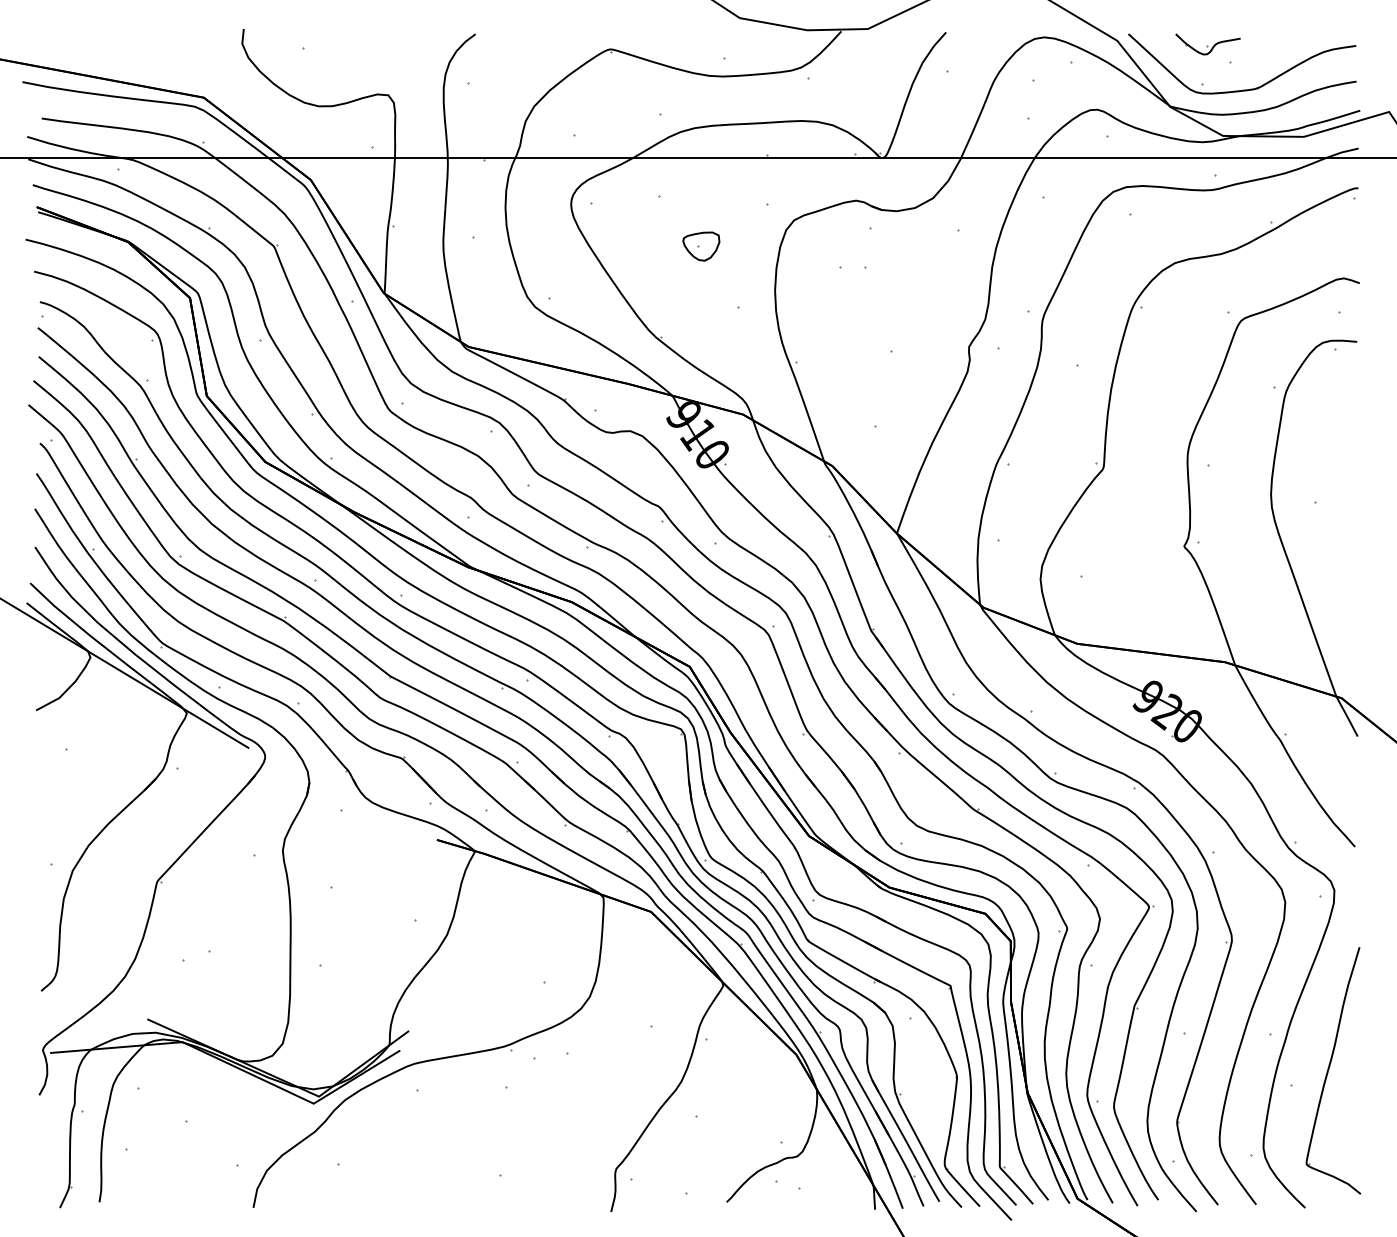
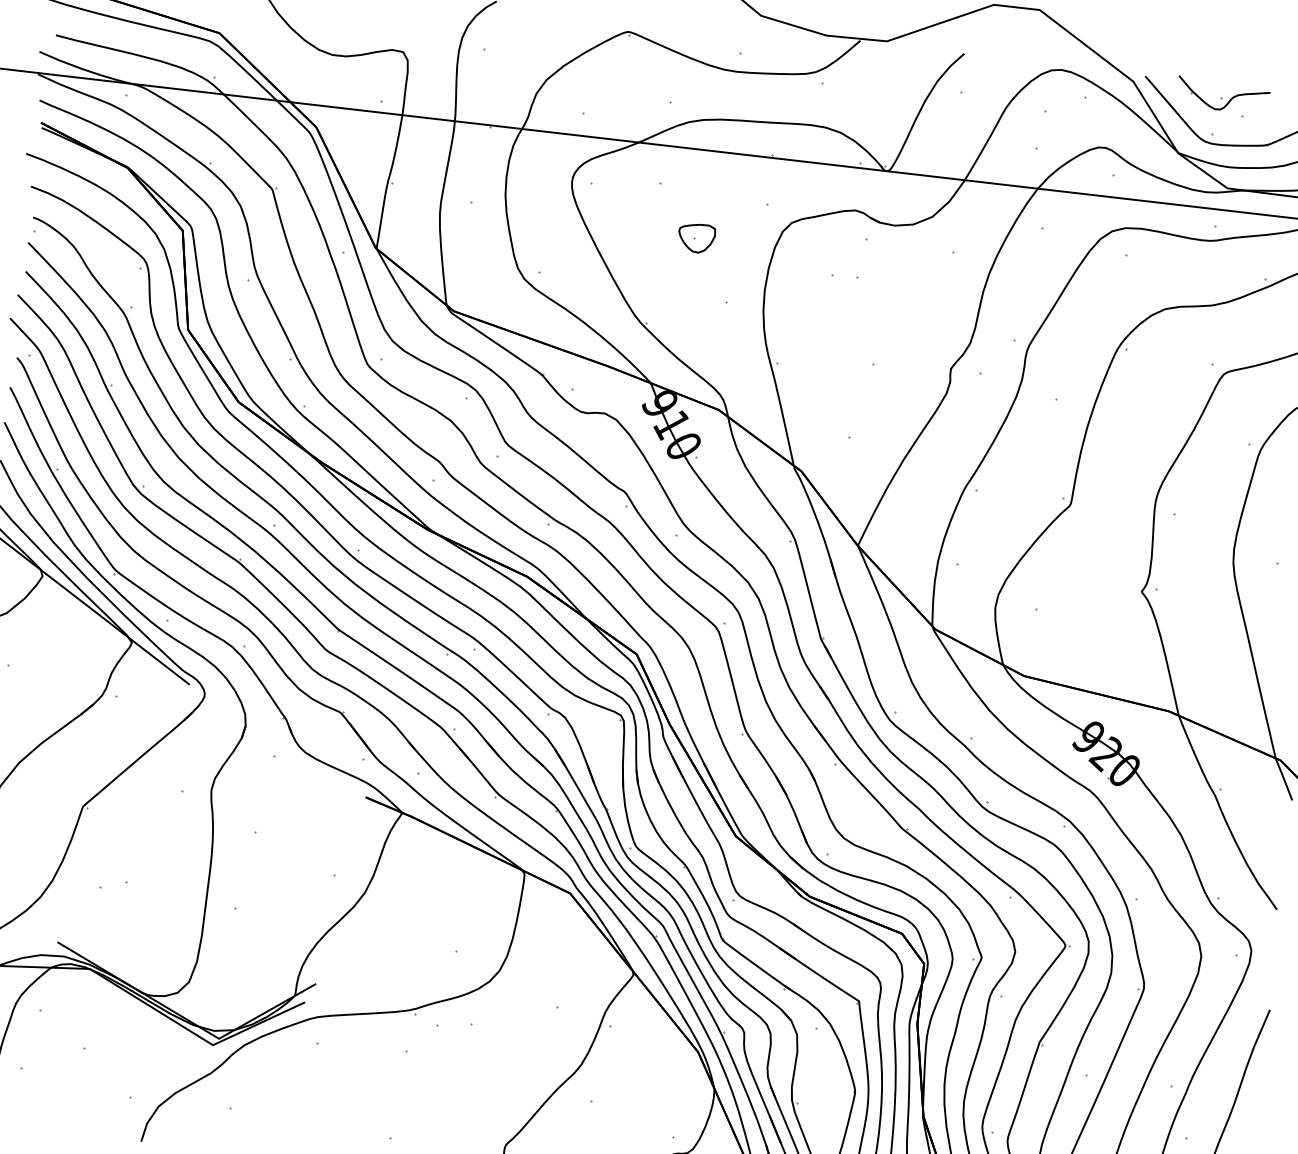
part: (1207, 44) -> (1222, 95), size x1.43

